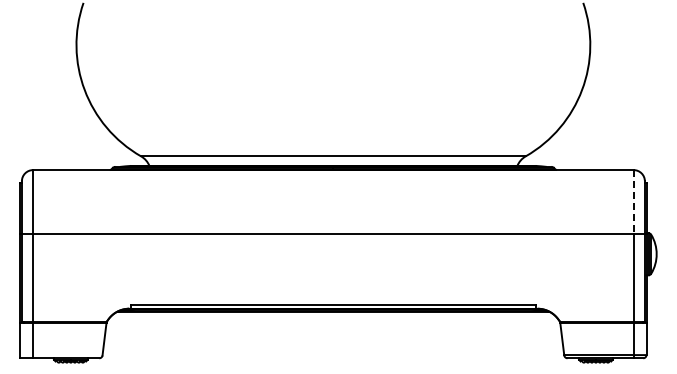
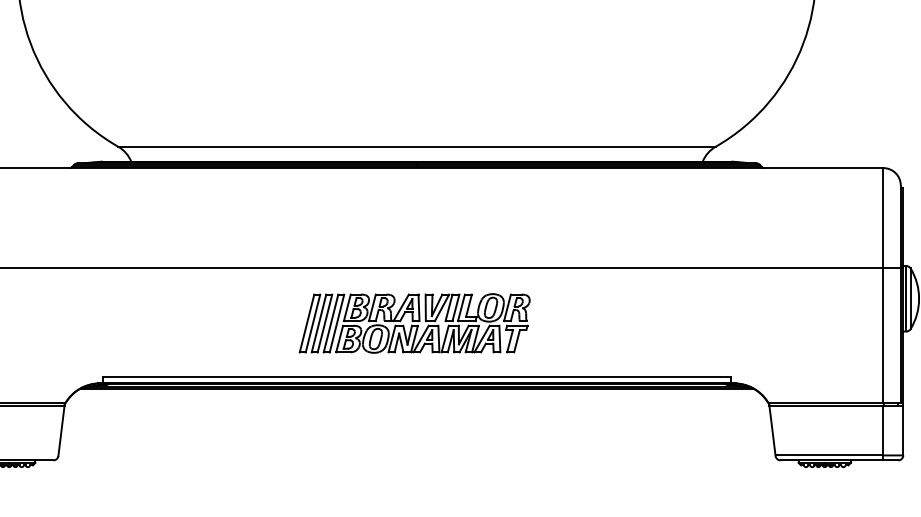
line: (633, 202) -> (883, 218), dashed -> solid
part: (331, 269) -> (414, 322), added

